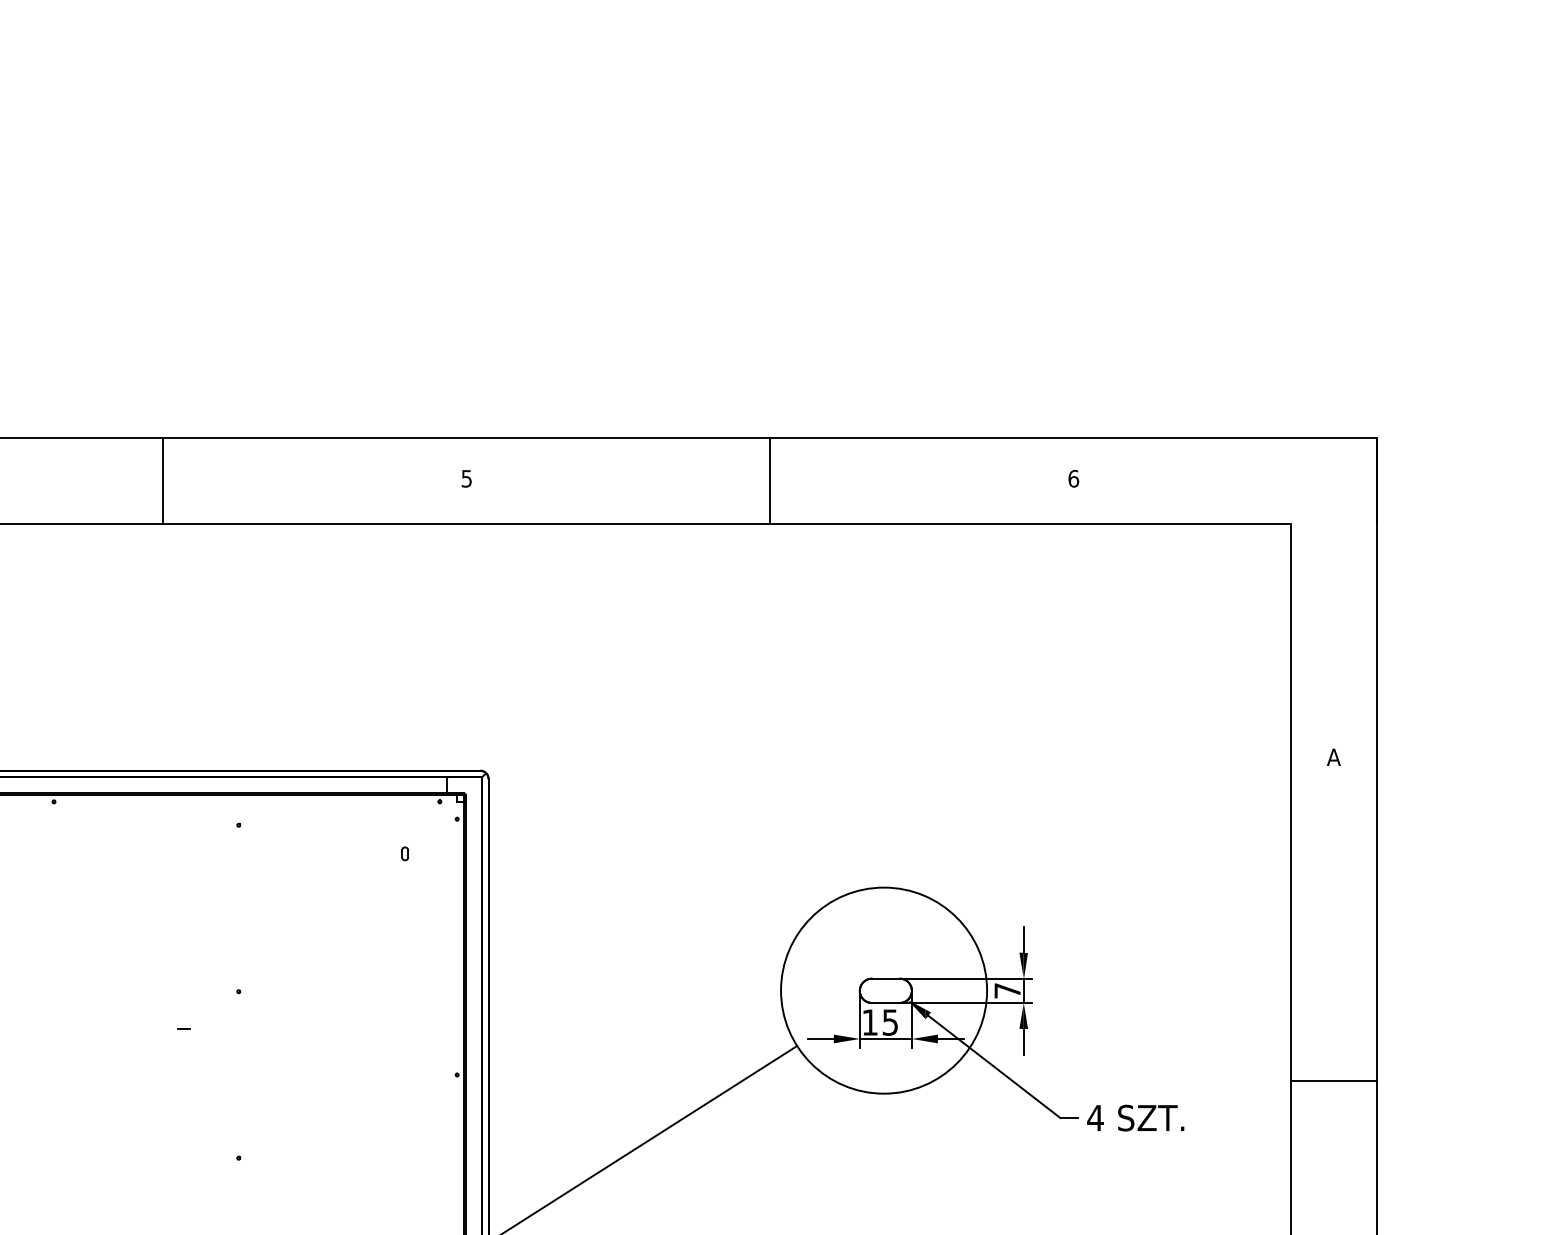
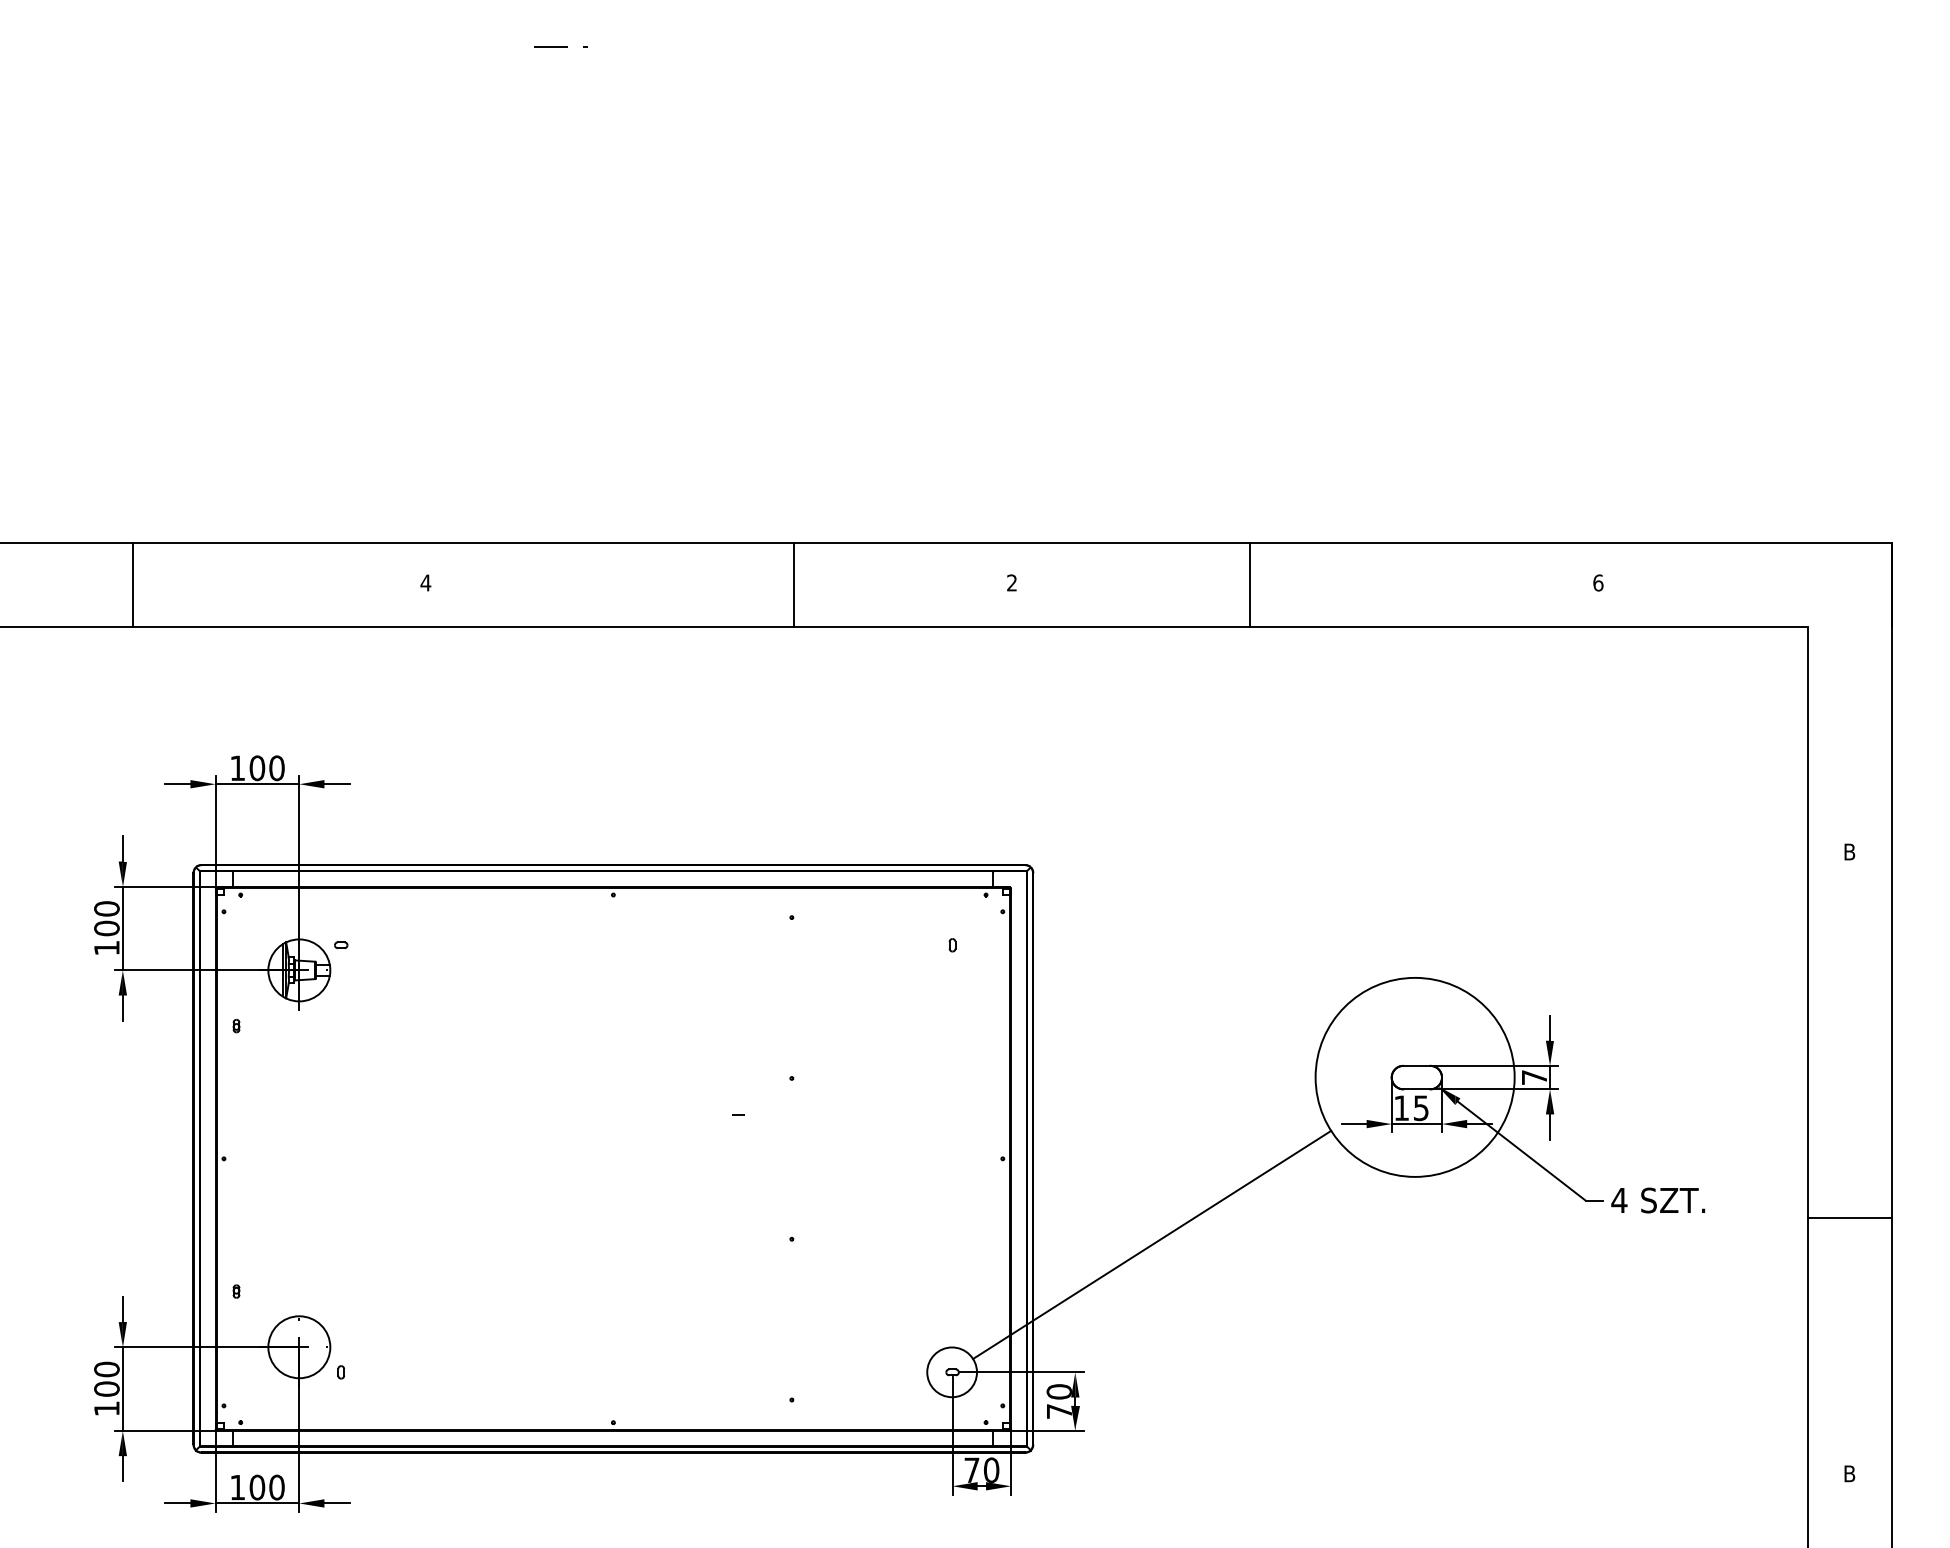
text: (466, 478) -> (1011, 582), 5 -> 2
line: (163, 480) -> (794, 584), moved
line: (770, 480) -> (1250, 584), moved
text: (1333, 756) -> (1849, 851), A -> B
line: (1333, 1081) -> (1849, 1218), moved

